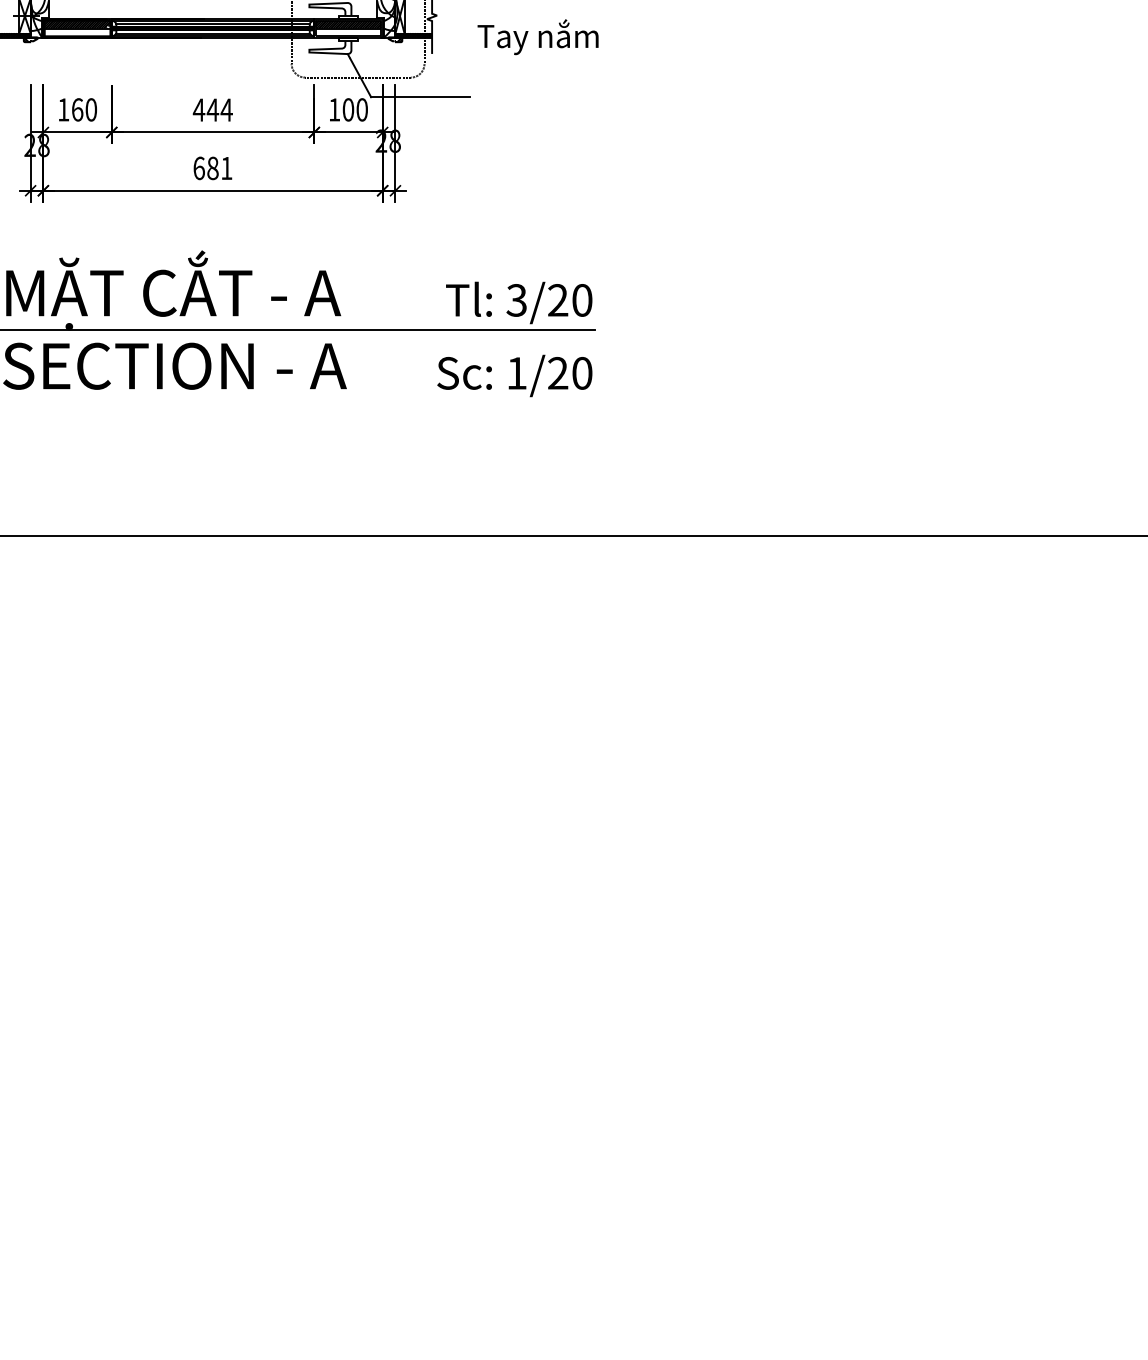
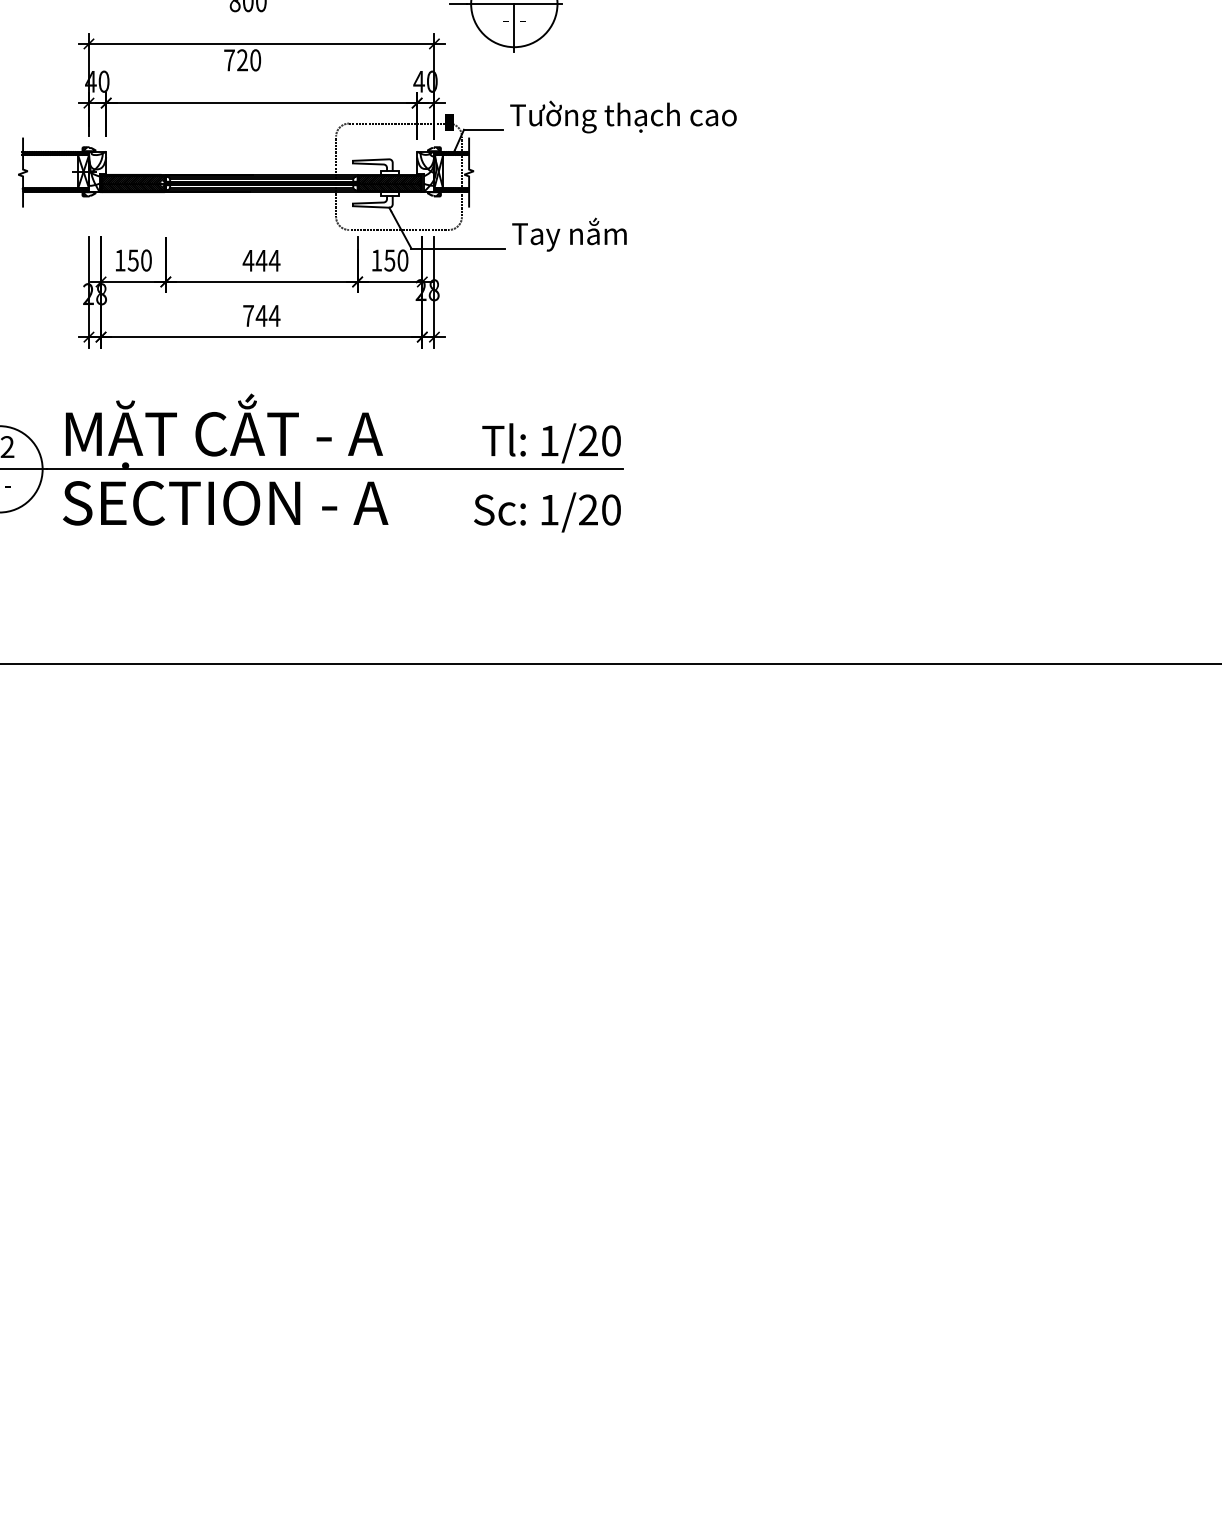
hatch: (348, 31) -> (389, 186), added
hatch: (77, 32) -> (133, 187), added
text: (538, 36) -> (569, 234), moved
text: (76, 109) -> (132, 260), 160 -> 150
text: (348, 109) -> (389, 260), 100 -> 150
text: (212, 167) -> (261, 315), 681 -> 744
text: (515, 299) -> (548, 440), 3/20 -> 1/20

